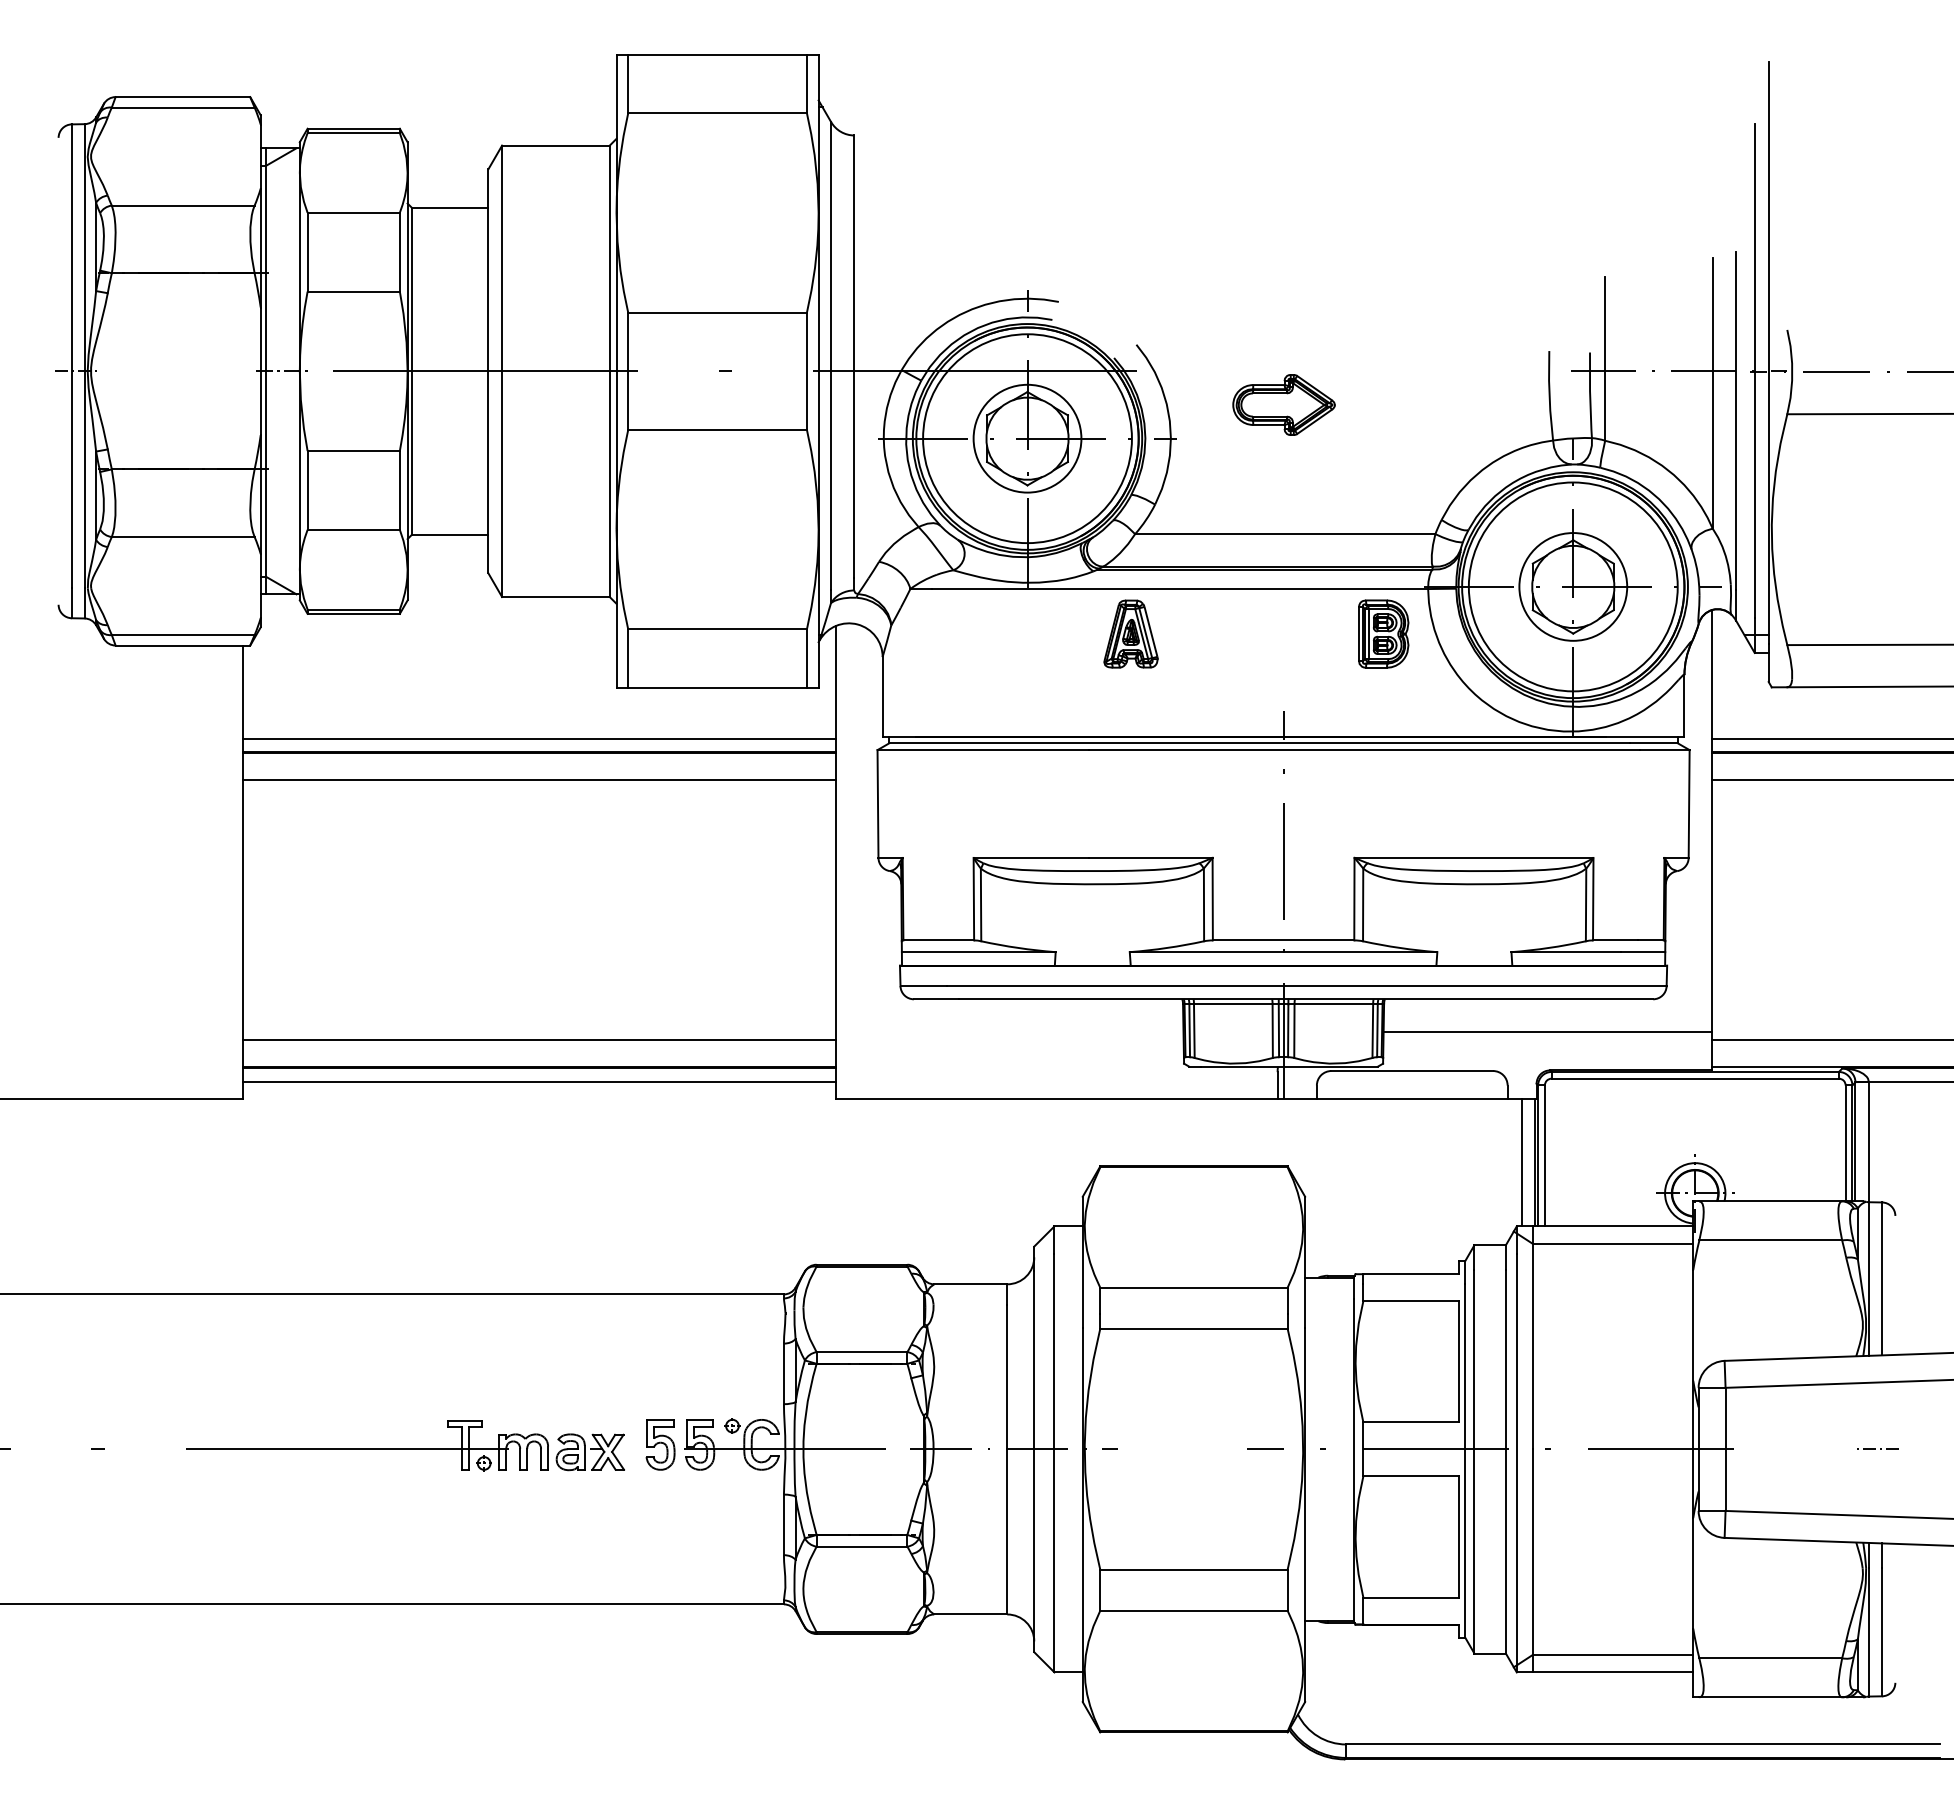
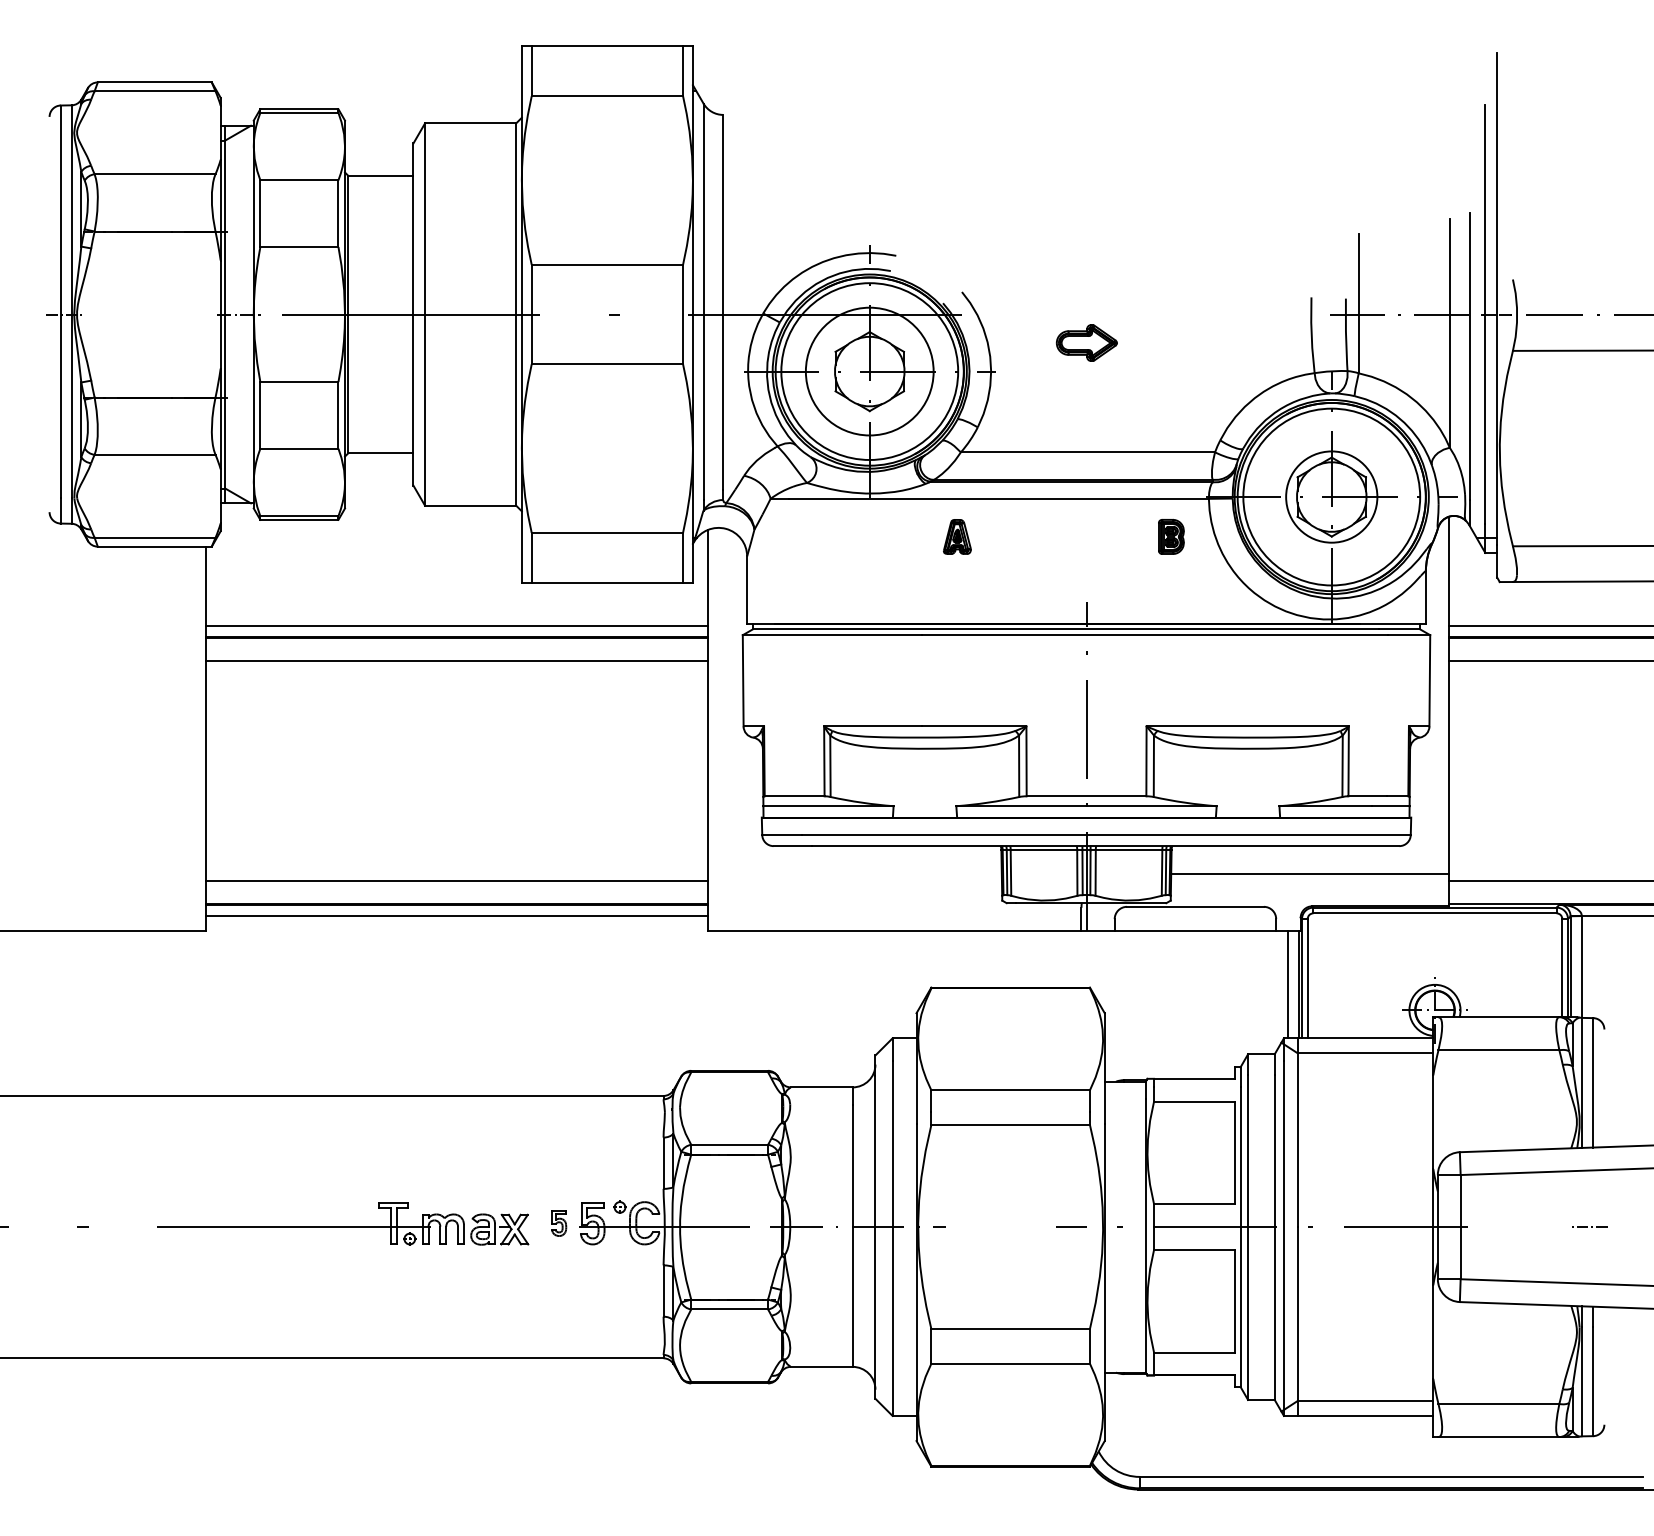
part: (1283, 404) -> (1086, 342), size x0.7
circle: (1027, 438) -> (869, 371), size x1.4
part: (1130, 633) -> (956, 536), size x0.6
part: (1383, 633) -> (1171, 536), size x0.6
part: (660, 1444) -> (559, 1222), size x0.6

